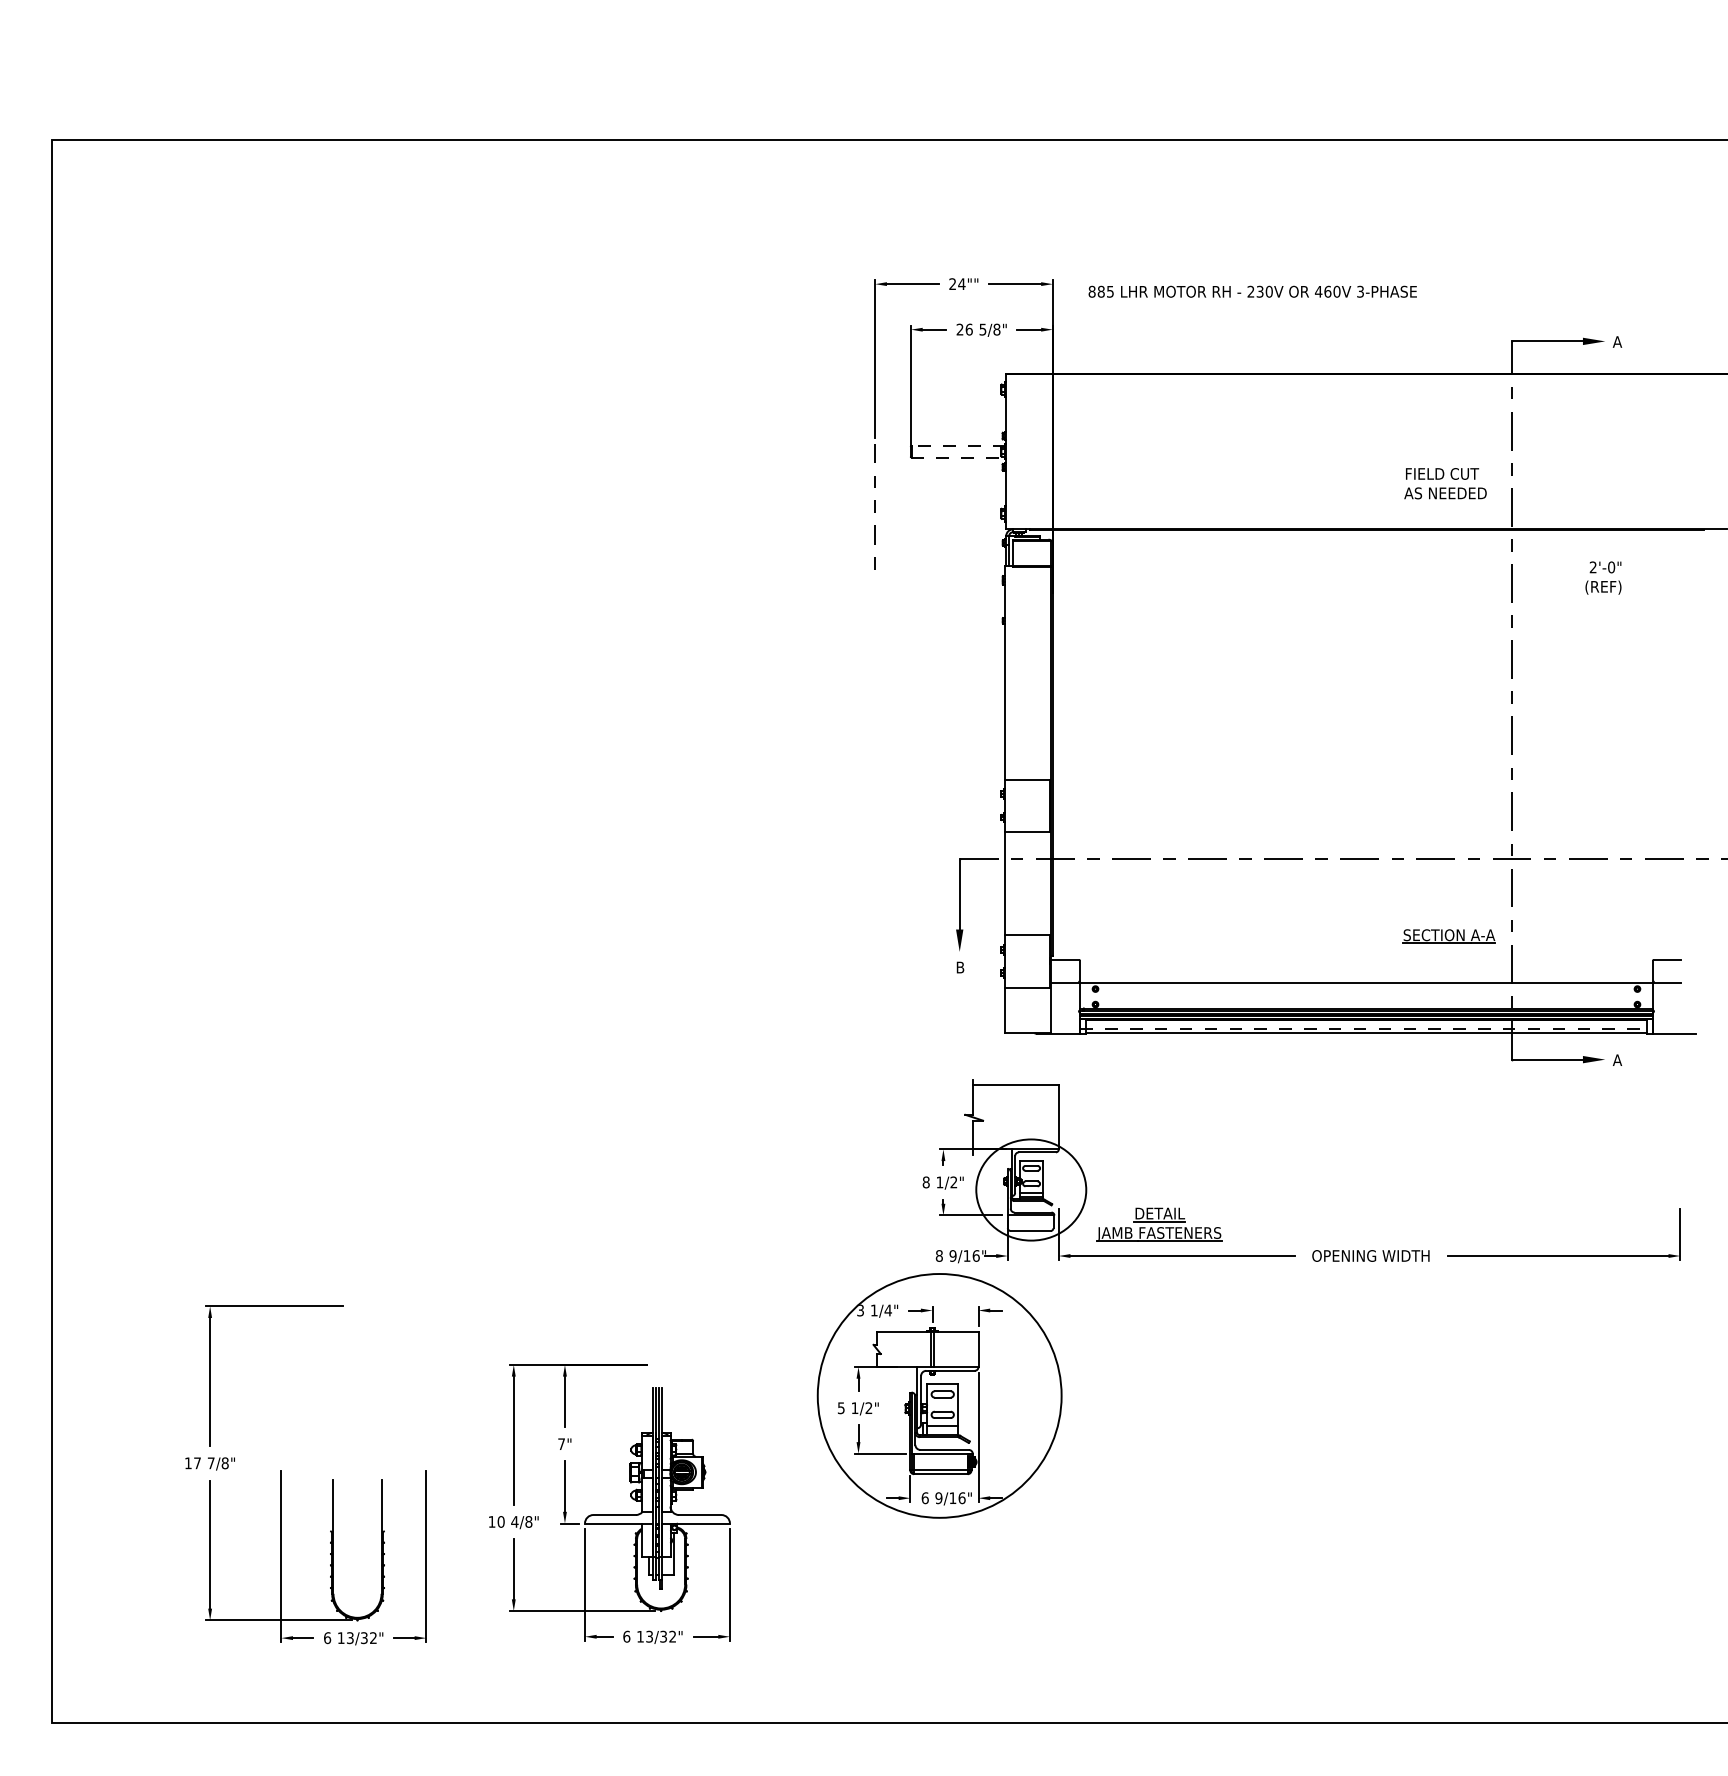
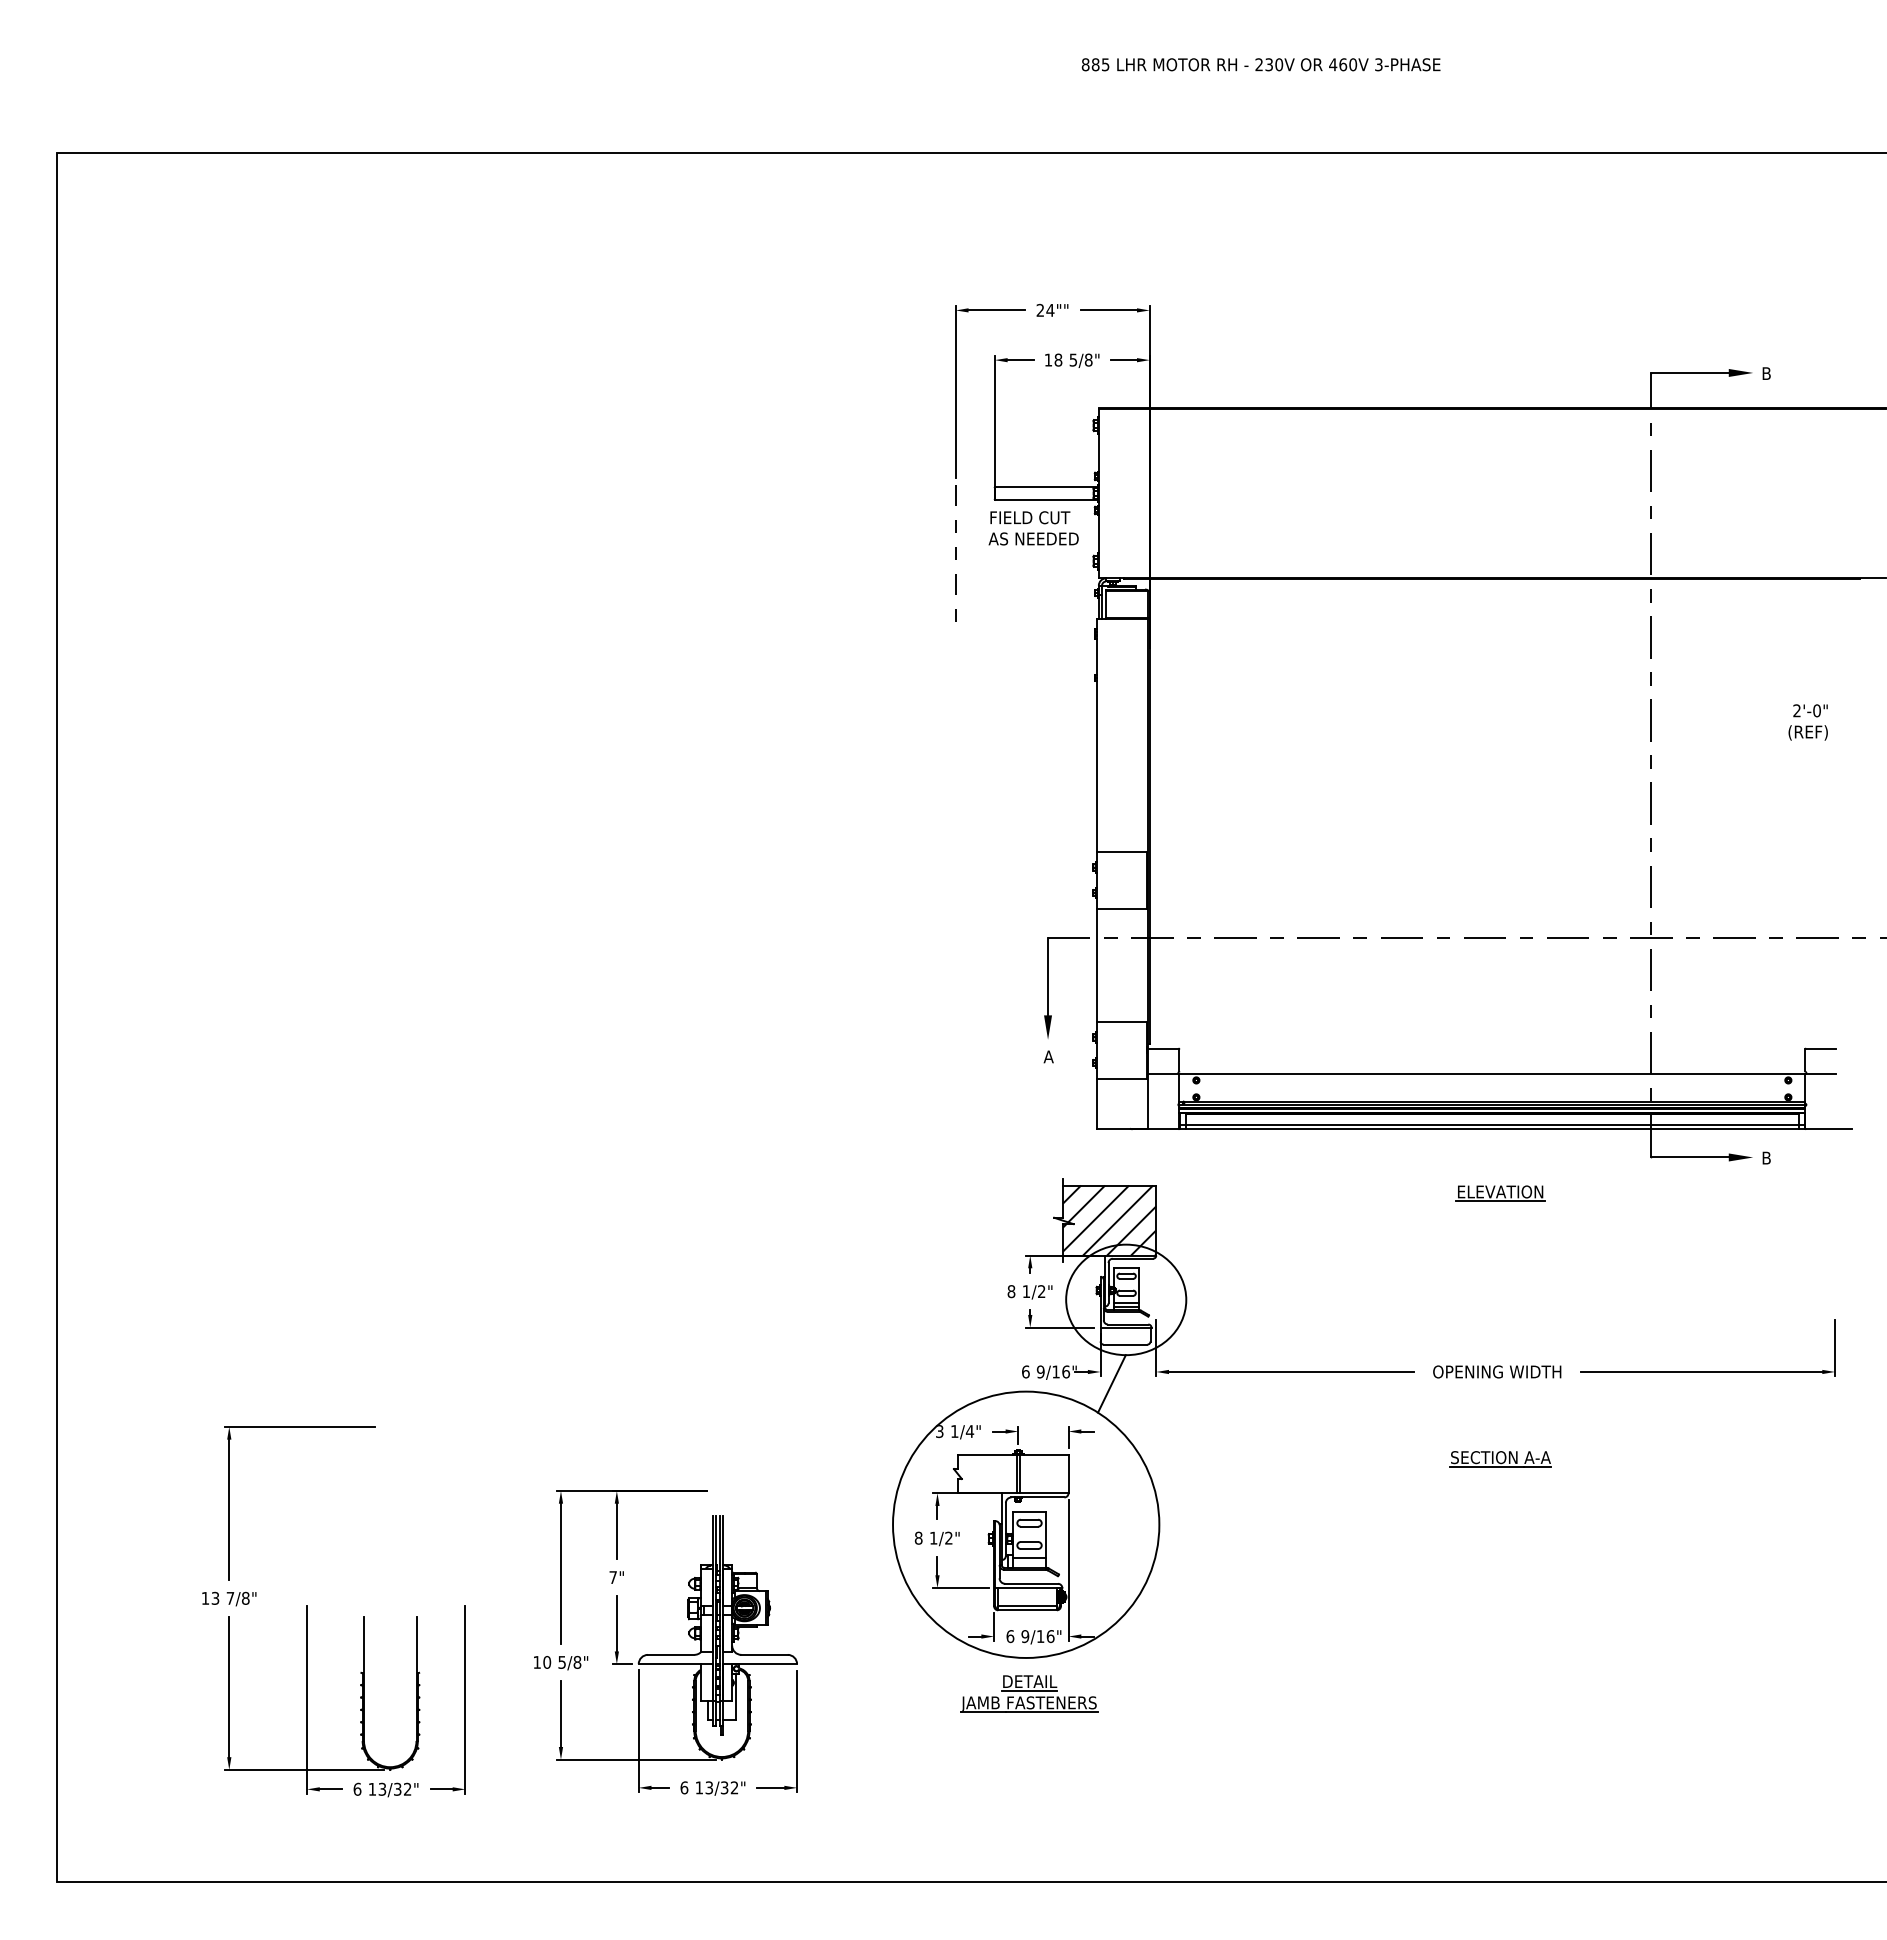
text: (1252, 291) -> (1260, 64), moved
text: (964, 329) -> (1053, 359), 26 -> 18
text: (1617, 341) -> (1766, 373), A -> B
line: (958, 446) -> (1046, 487), dashed -> solid
line: (959, 457) -> (1047, 499), dashed -> solid
text: (1445, 483) -> (1033, 528), moved
text: (1602, 578) -> (1807, 722), moved
part: (1449, 936) -> (1500, 1459), moved
text: (960, 967) -> (1048, 1056), B -> A
line: (1366, 1029) -> (1492, 1124), dashed -> solid
text: (1617, 1059) -> (1766, 1157), A -> B
part: (1373, 1092) -> (1500, 1193), added
hatch: (1015, 1117) -> (1109, 1220), added
part: (1159, 1224) -> (1029, 1693), moved
text: (939, 1255) -> (1025, 1371), 8 -> 6
line: (1017, 1266) -> (1111, 1383), added
text: (841, 1407) -> (918, 1537), 5 -> 8
text: (197, 1462) -> (215, 1597), 17 -> 13
text: (515, 1521) -> (562, 1662), 4/8" -> 5/8"

